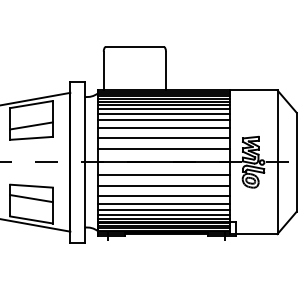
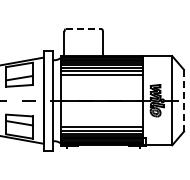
line: (136, 47) -> (84, 29), solid -> dashed
line: (163, 128) -> (101, 79), removed
line: (163, 137) -> (101, 85), removed
line: (163, 149) -> (101, 92), removed
line: (297, 161) -> (184, 100), solid -> dashed
line: (163, 174) -> (101, 108), removed
line: (163, 186) -> (101, 115), removed
line: (163, 195) -> (101, 121), removed

